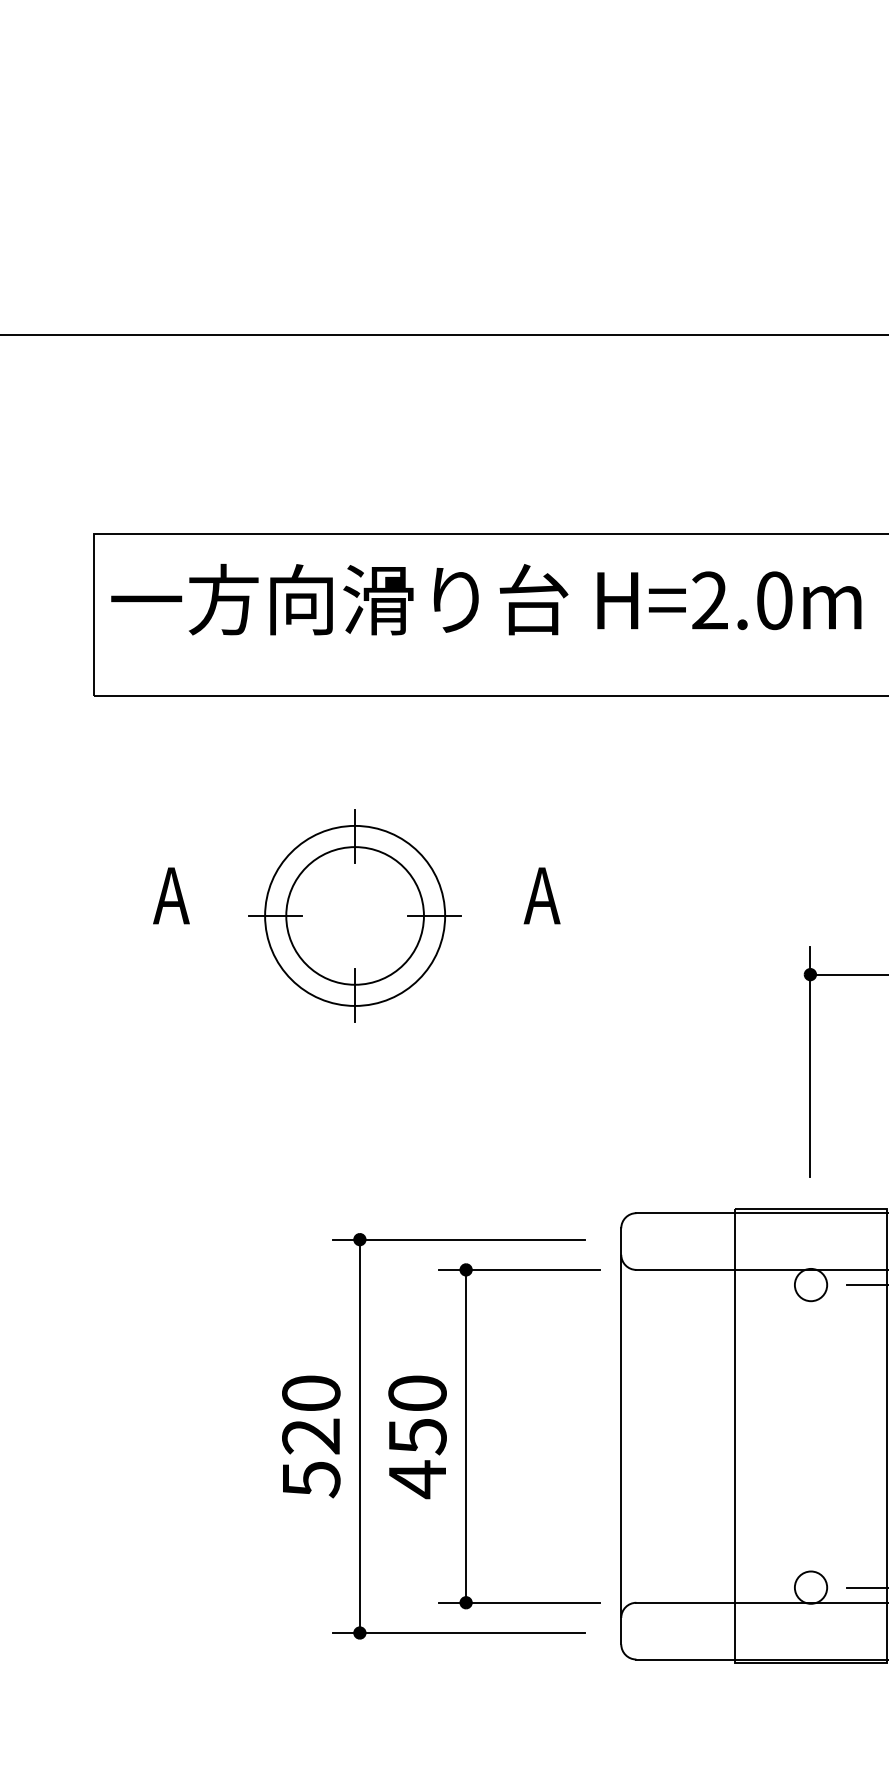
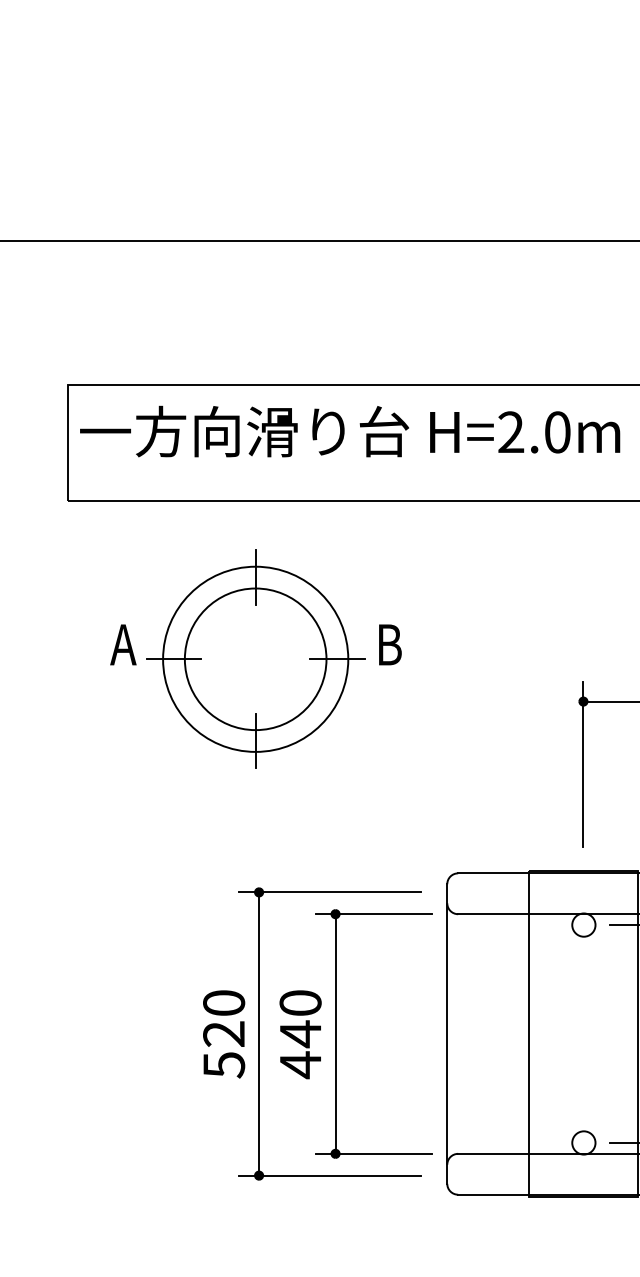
text: (541, 895) -> (389, 644), A -> B
part: (354, 915) -> (255, 659), size x1.43
text: (417, 1436) -> (300, 1034), 450 -> 440

